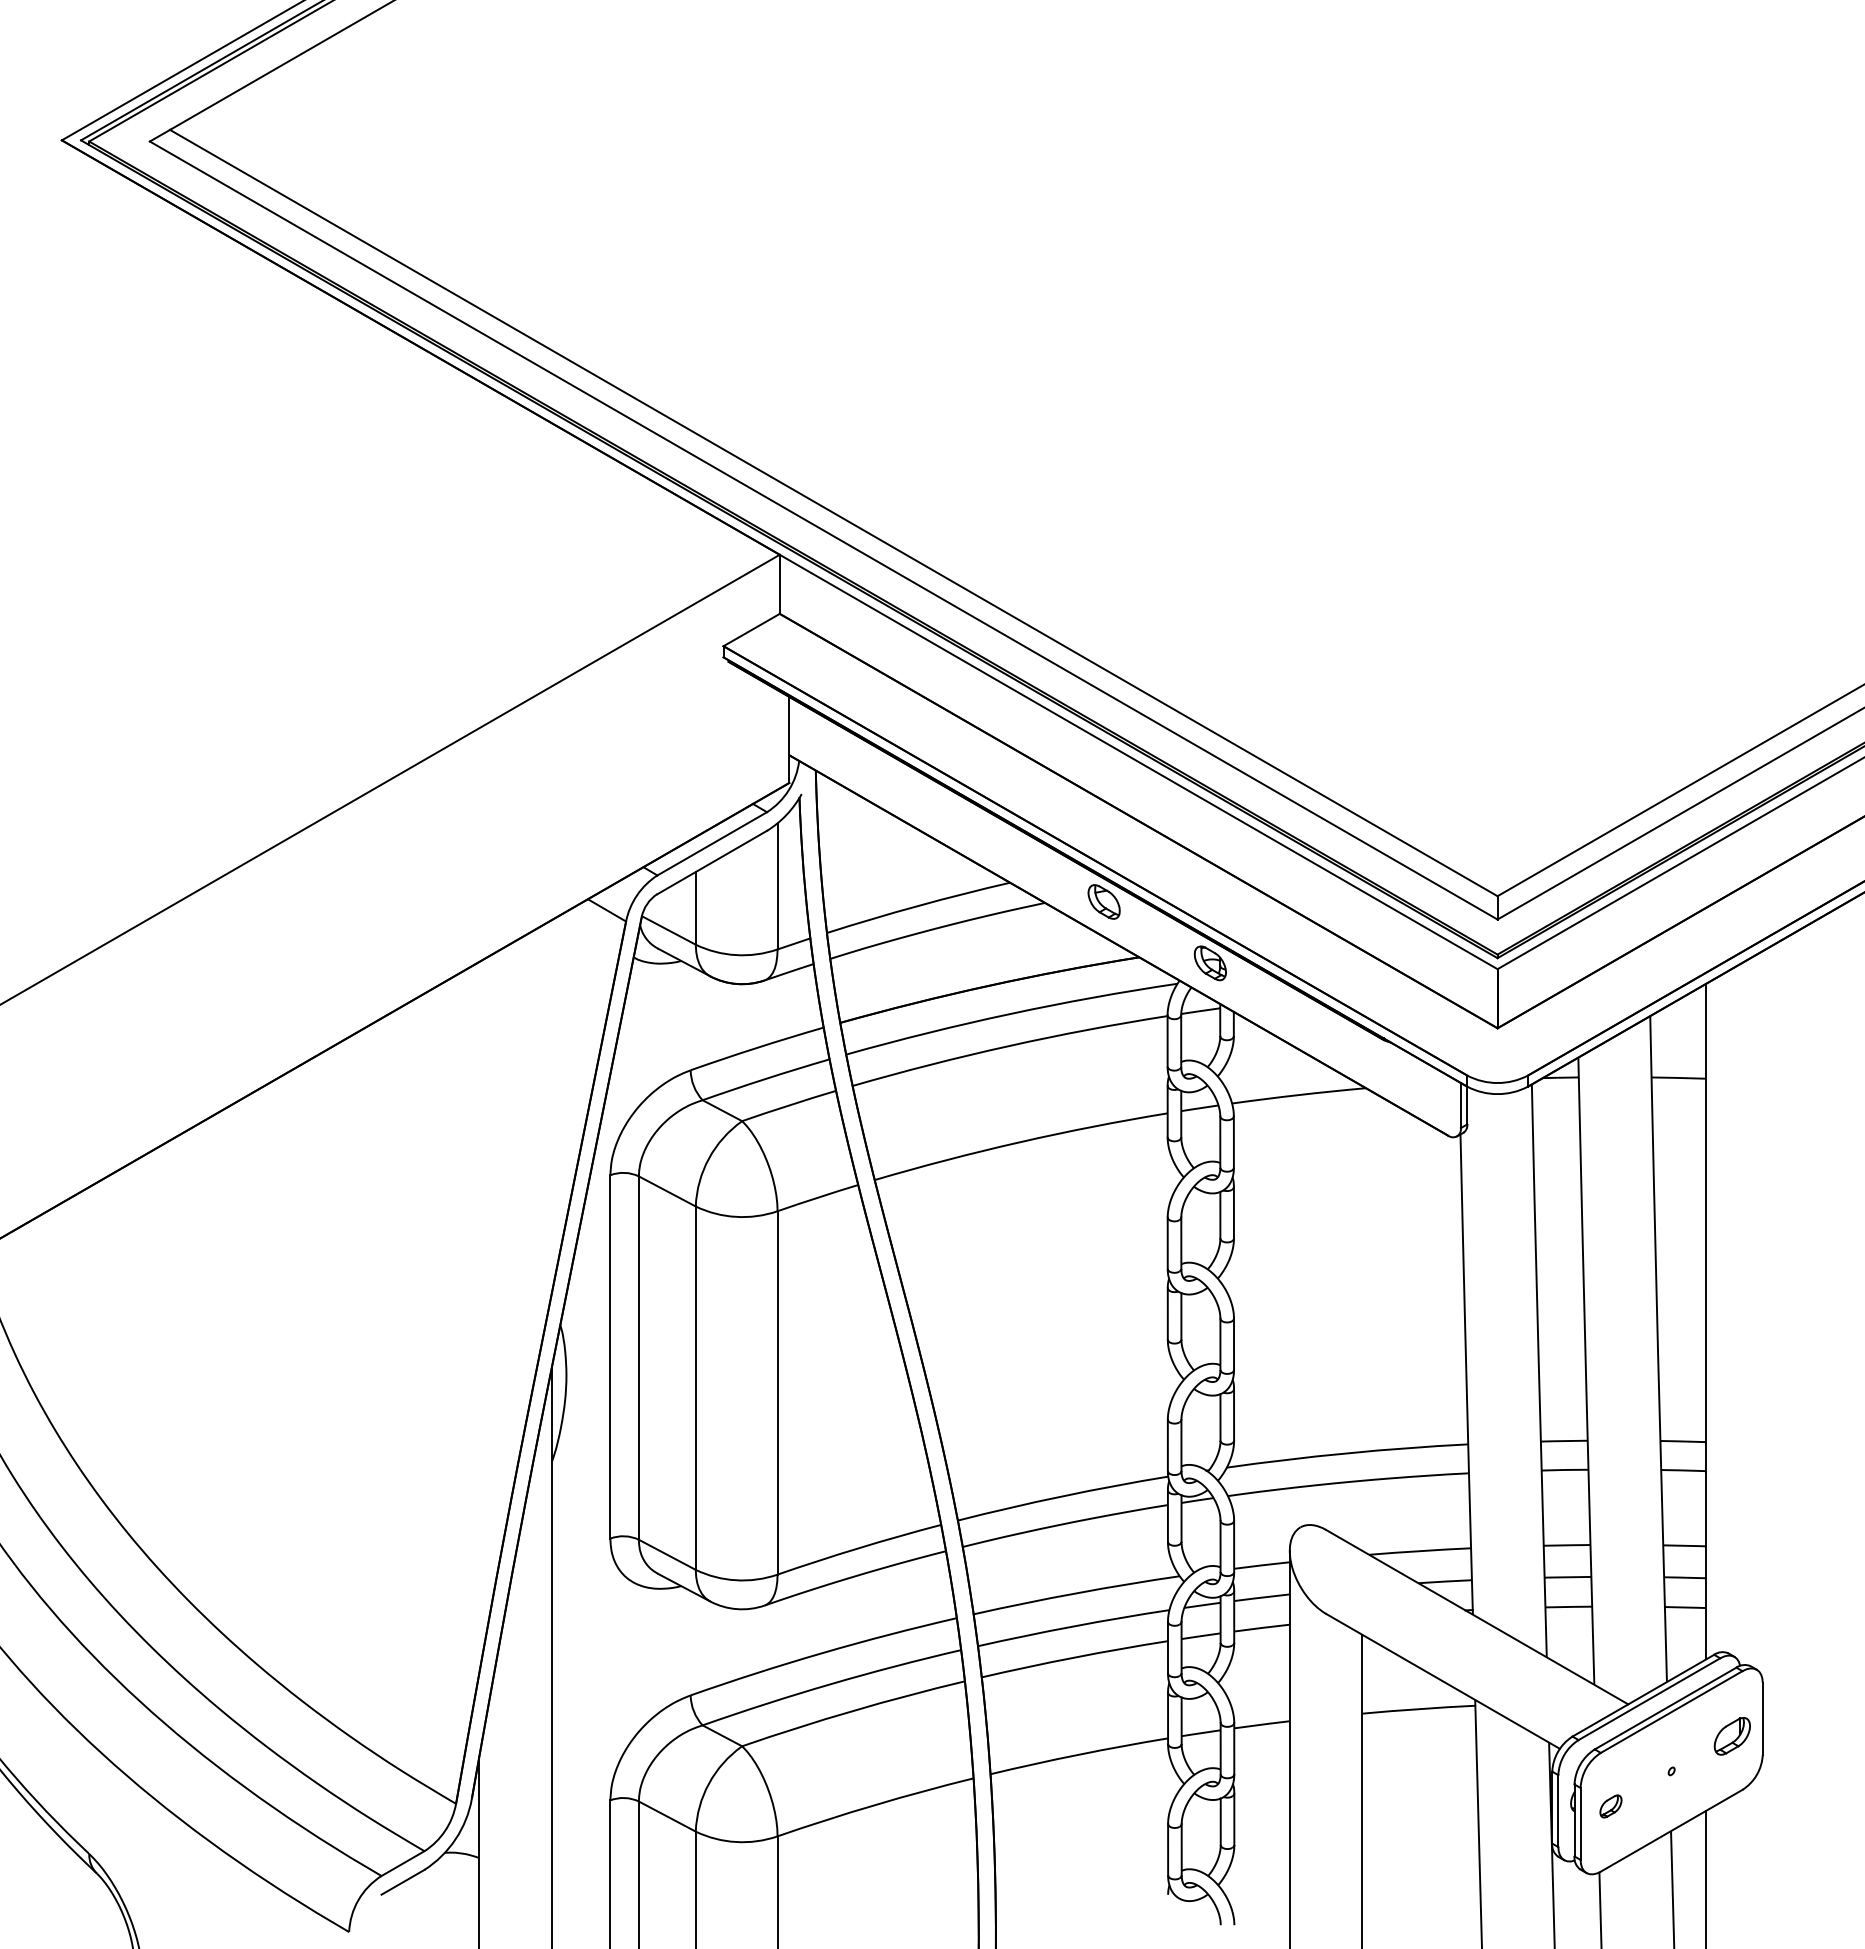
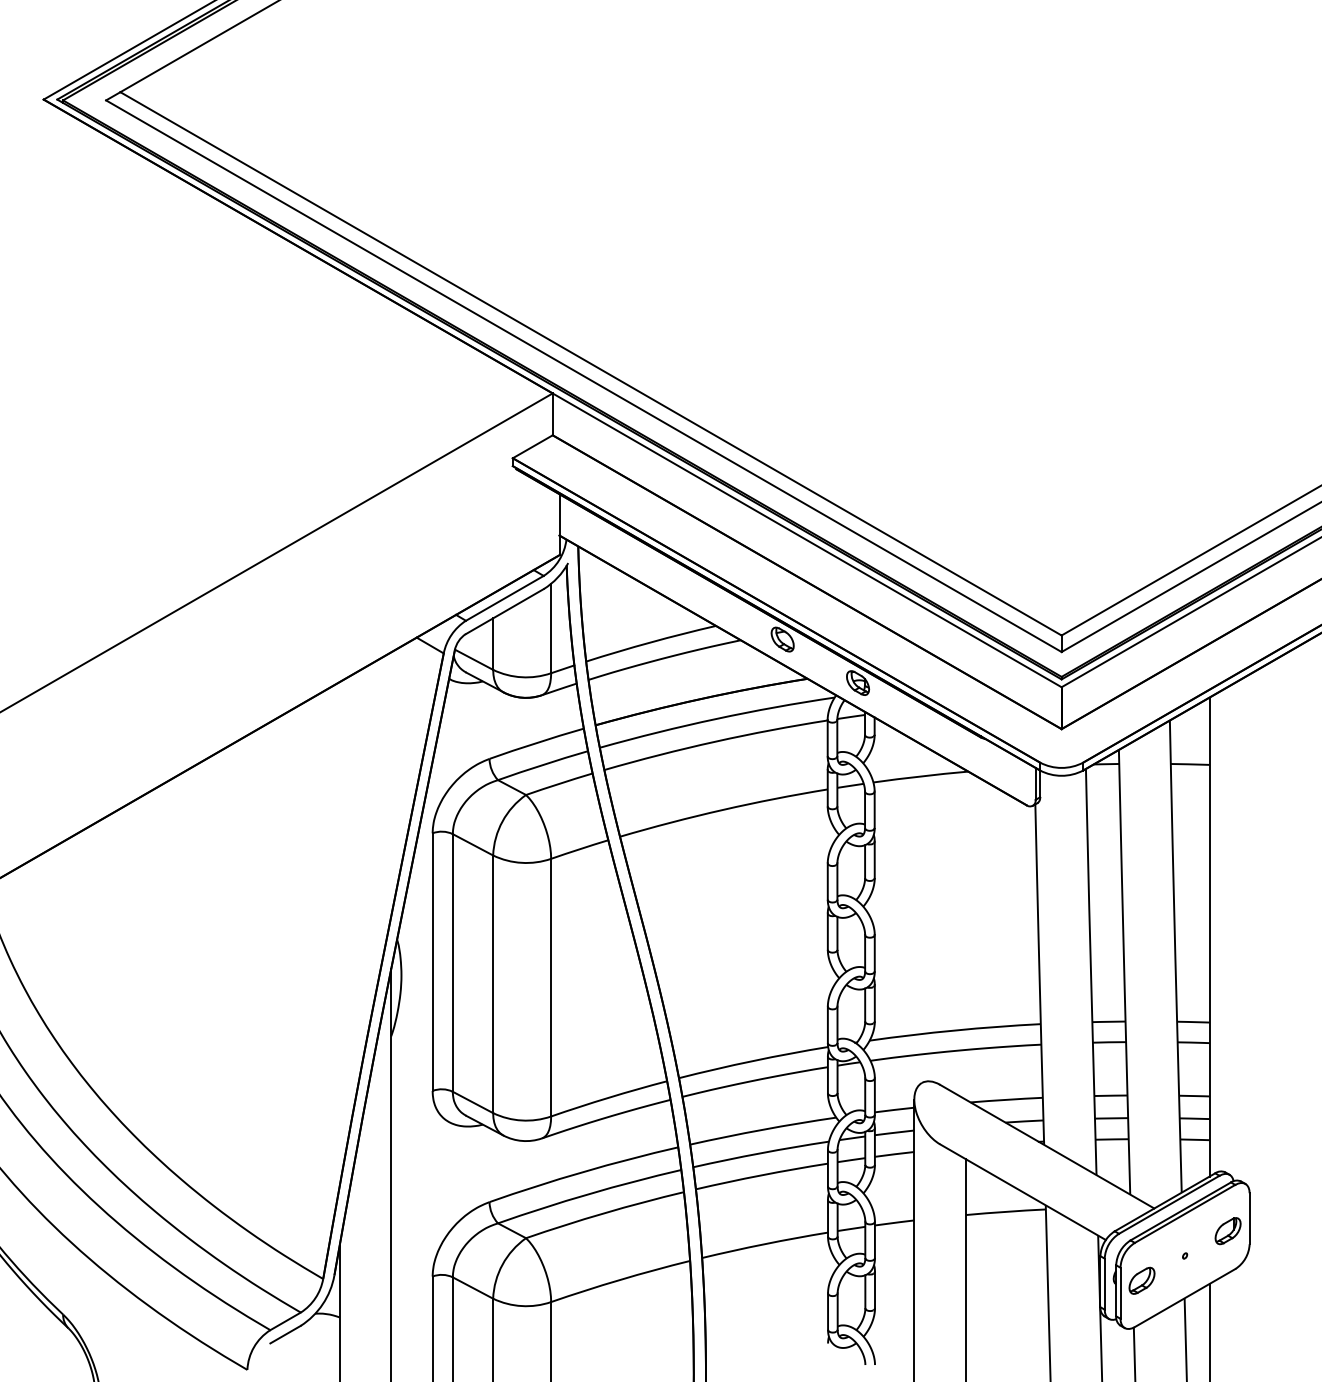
part: (1610, 1806) -> (1141, 1280), size x1.67

